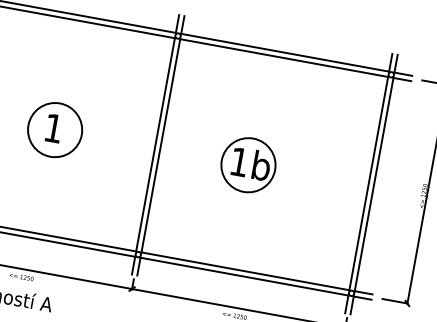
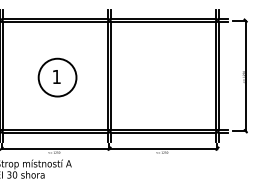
circle: (54, 129) -> (57, 77), size x1.4
part: (248, 164) -> (155, 77), removed

